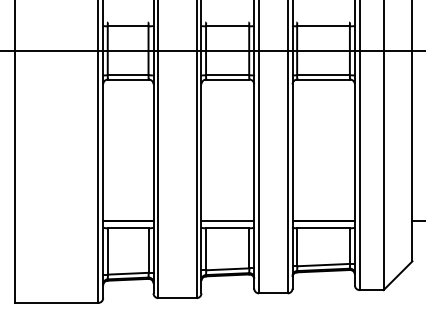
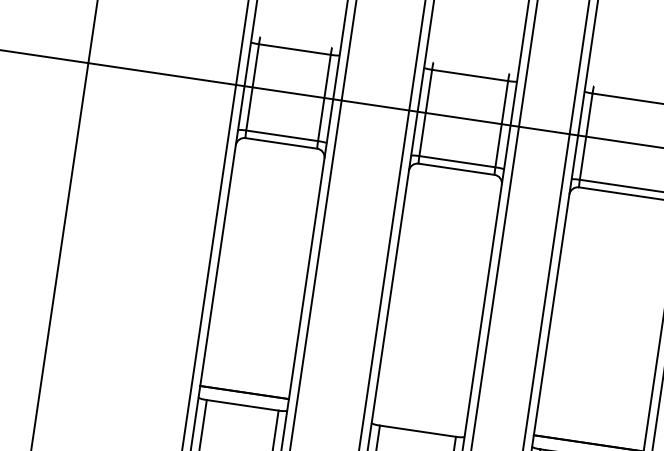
line: (227, 221) -> (419, 419), removed

